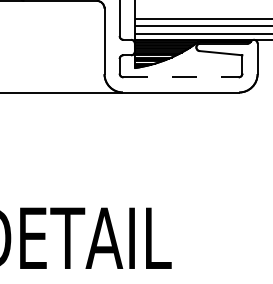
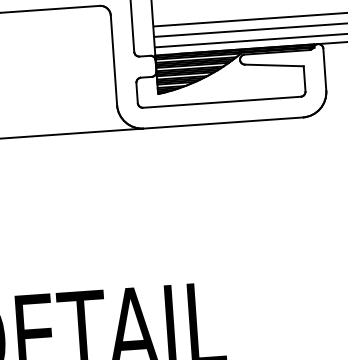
line: (181, 77) -> (222, 102), dashed -> solid

